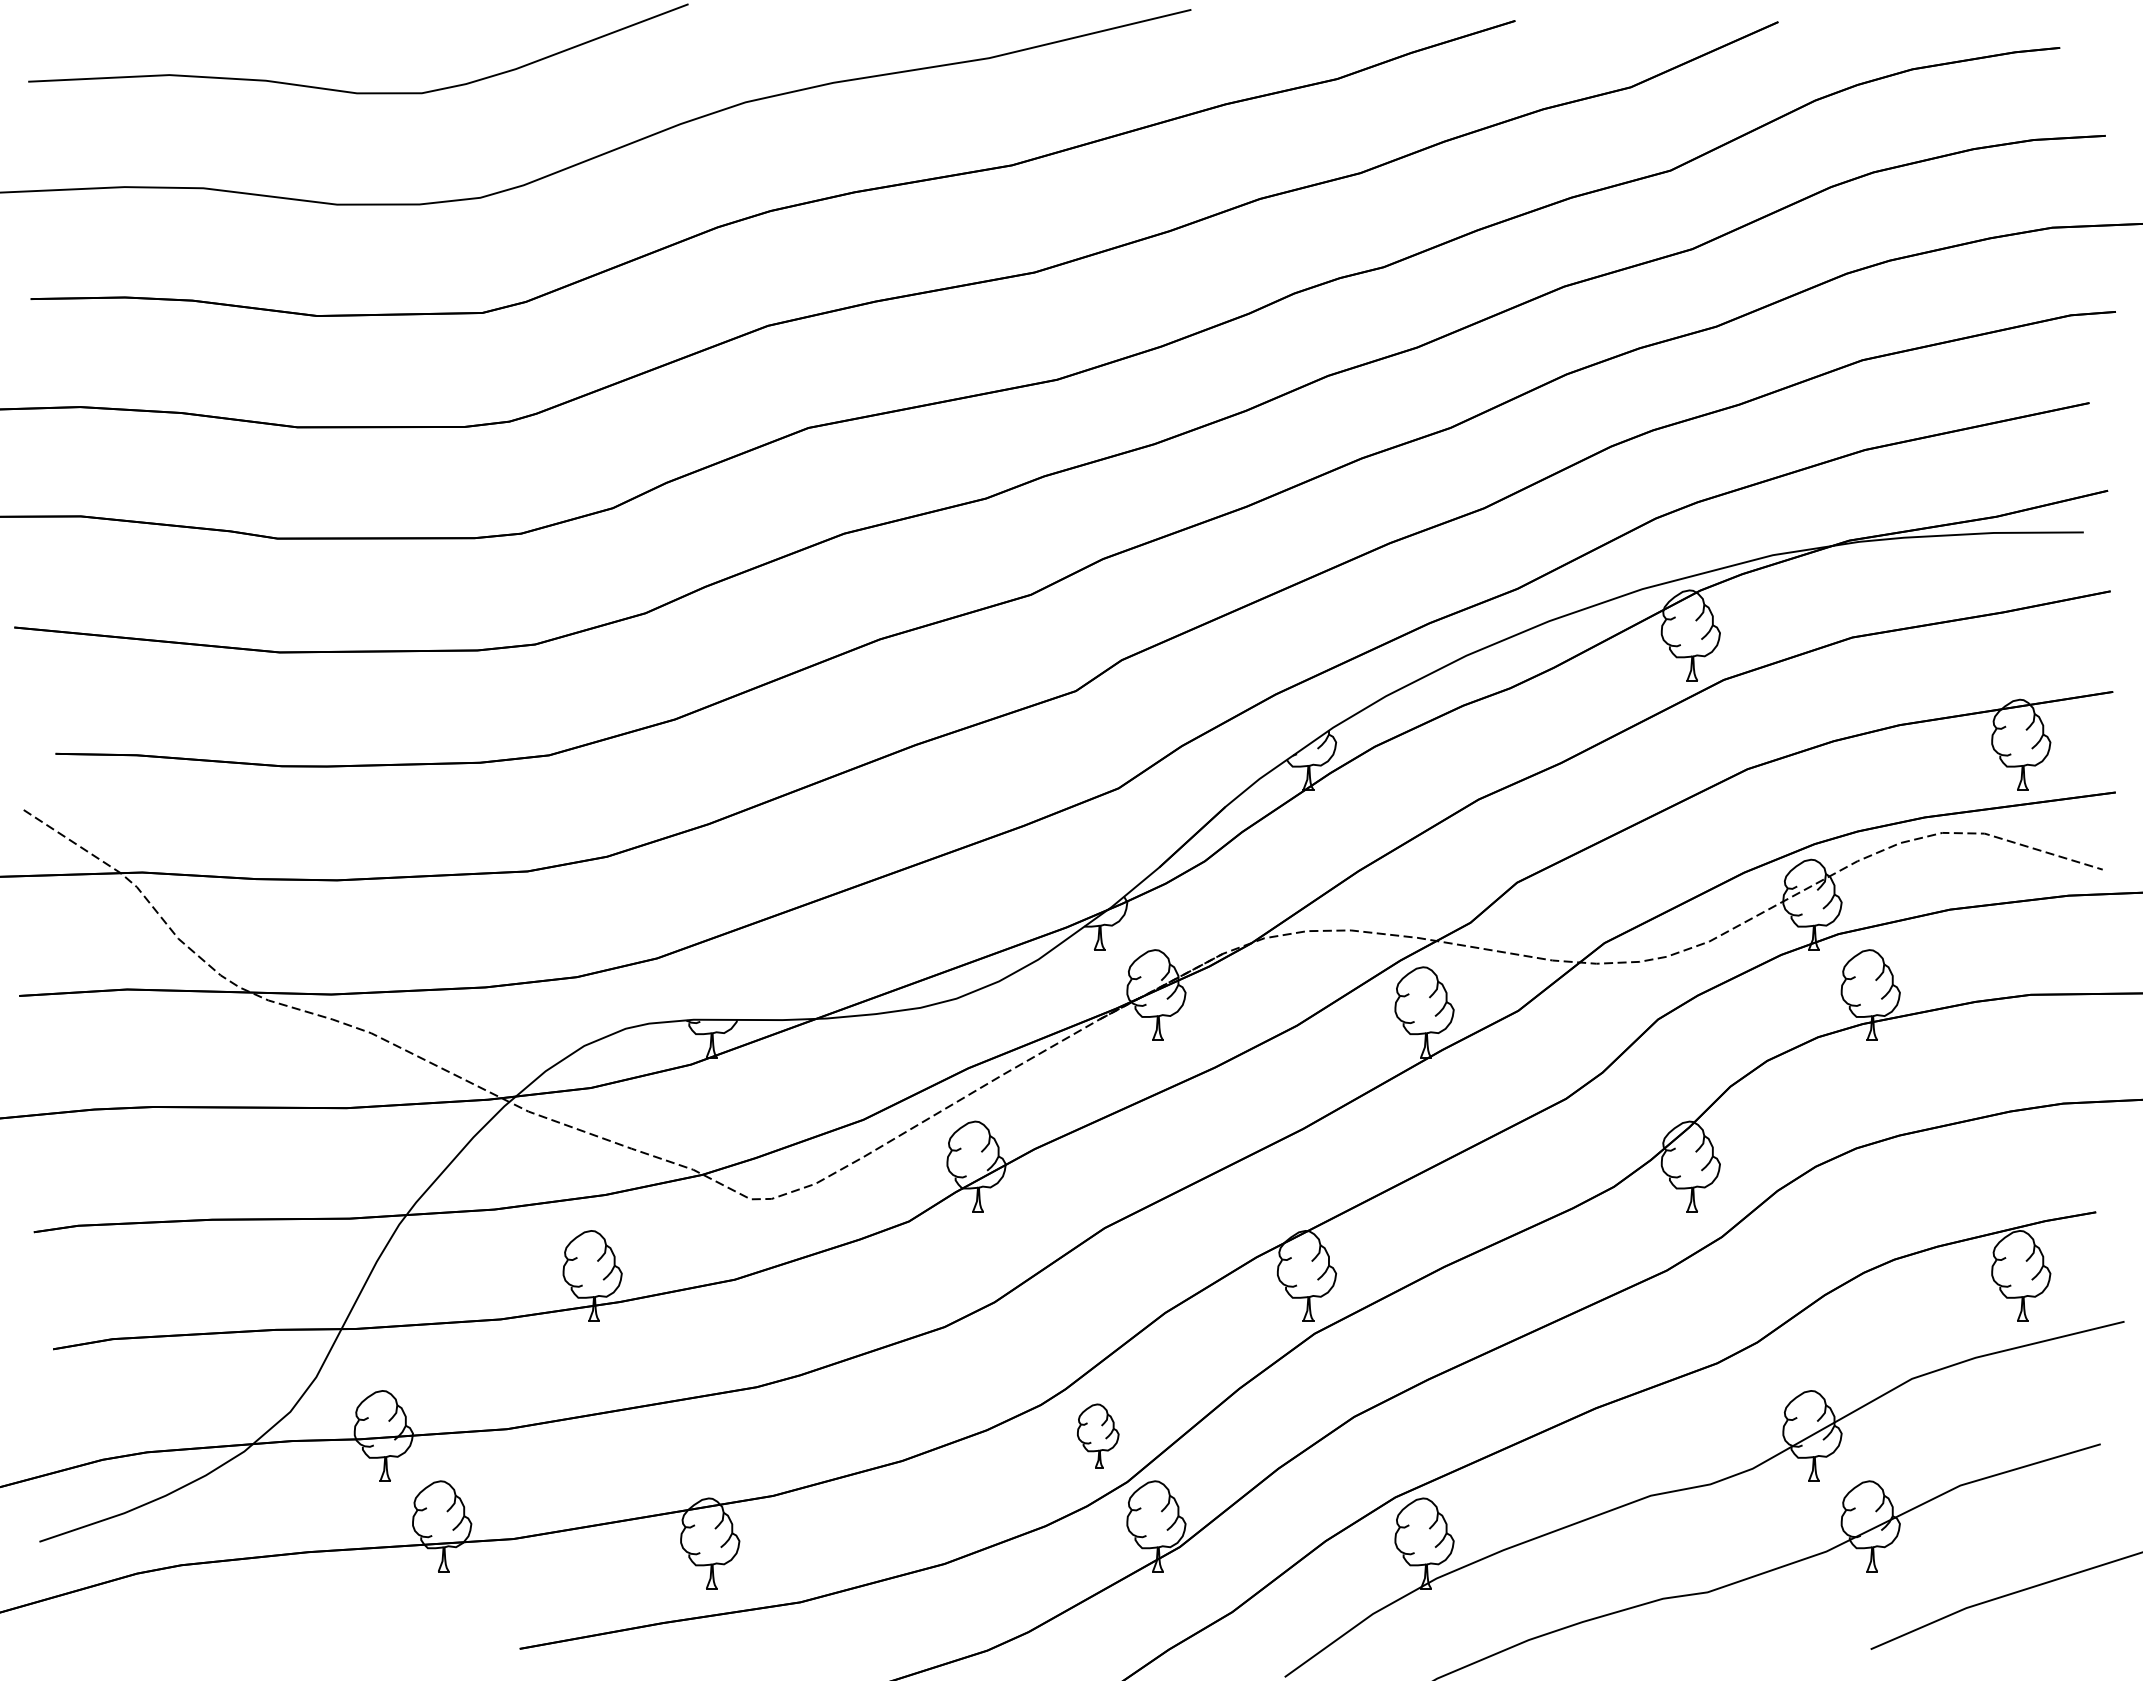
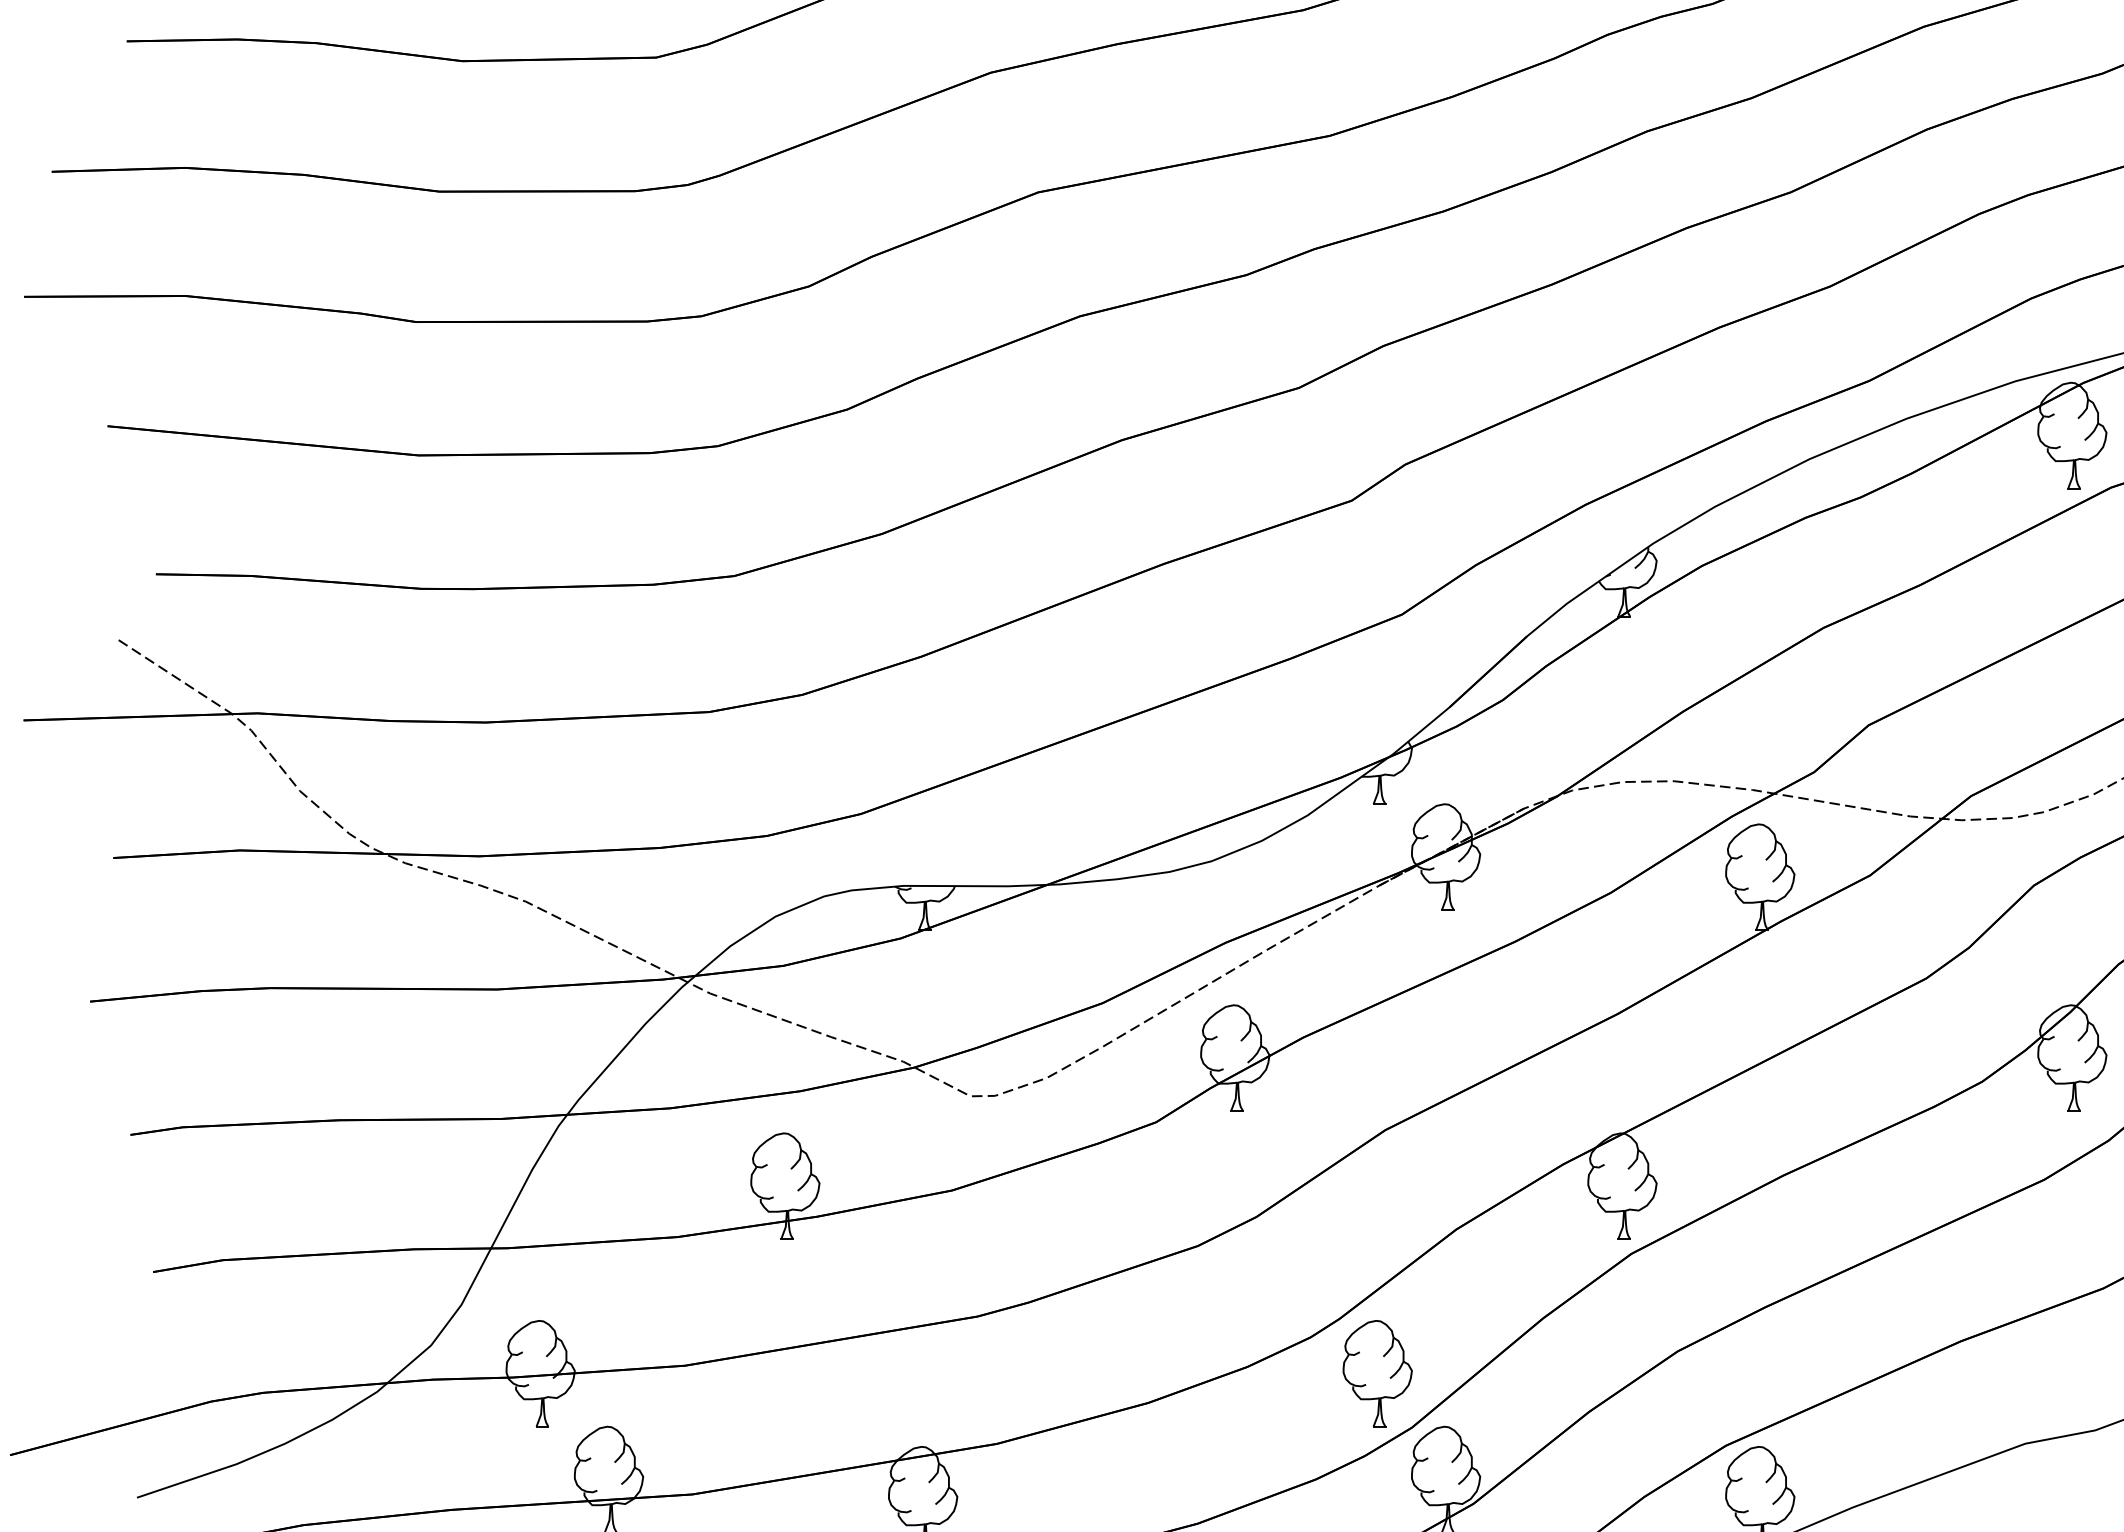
part: (1098, 1435) -> (1378, 1373), size x1.43

